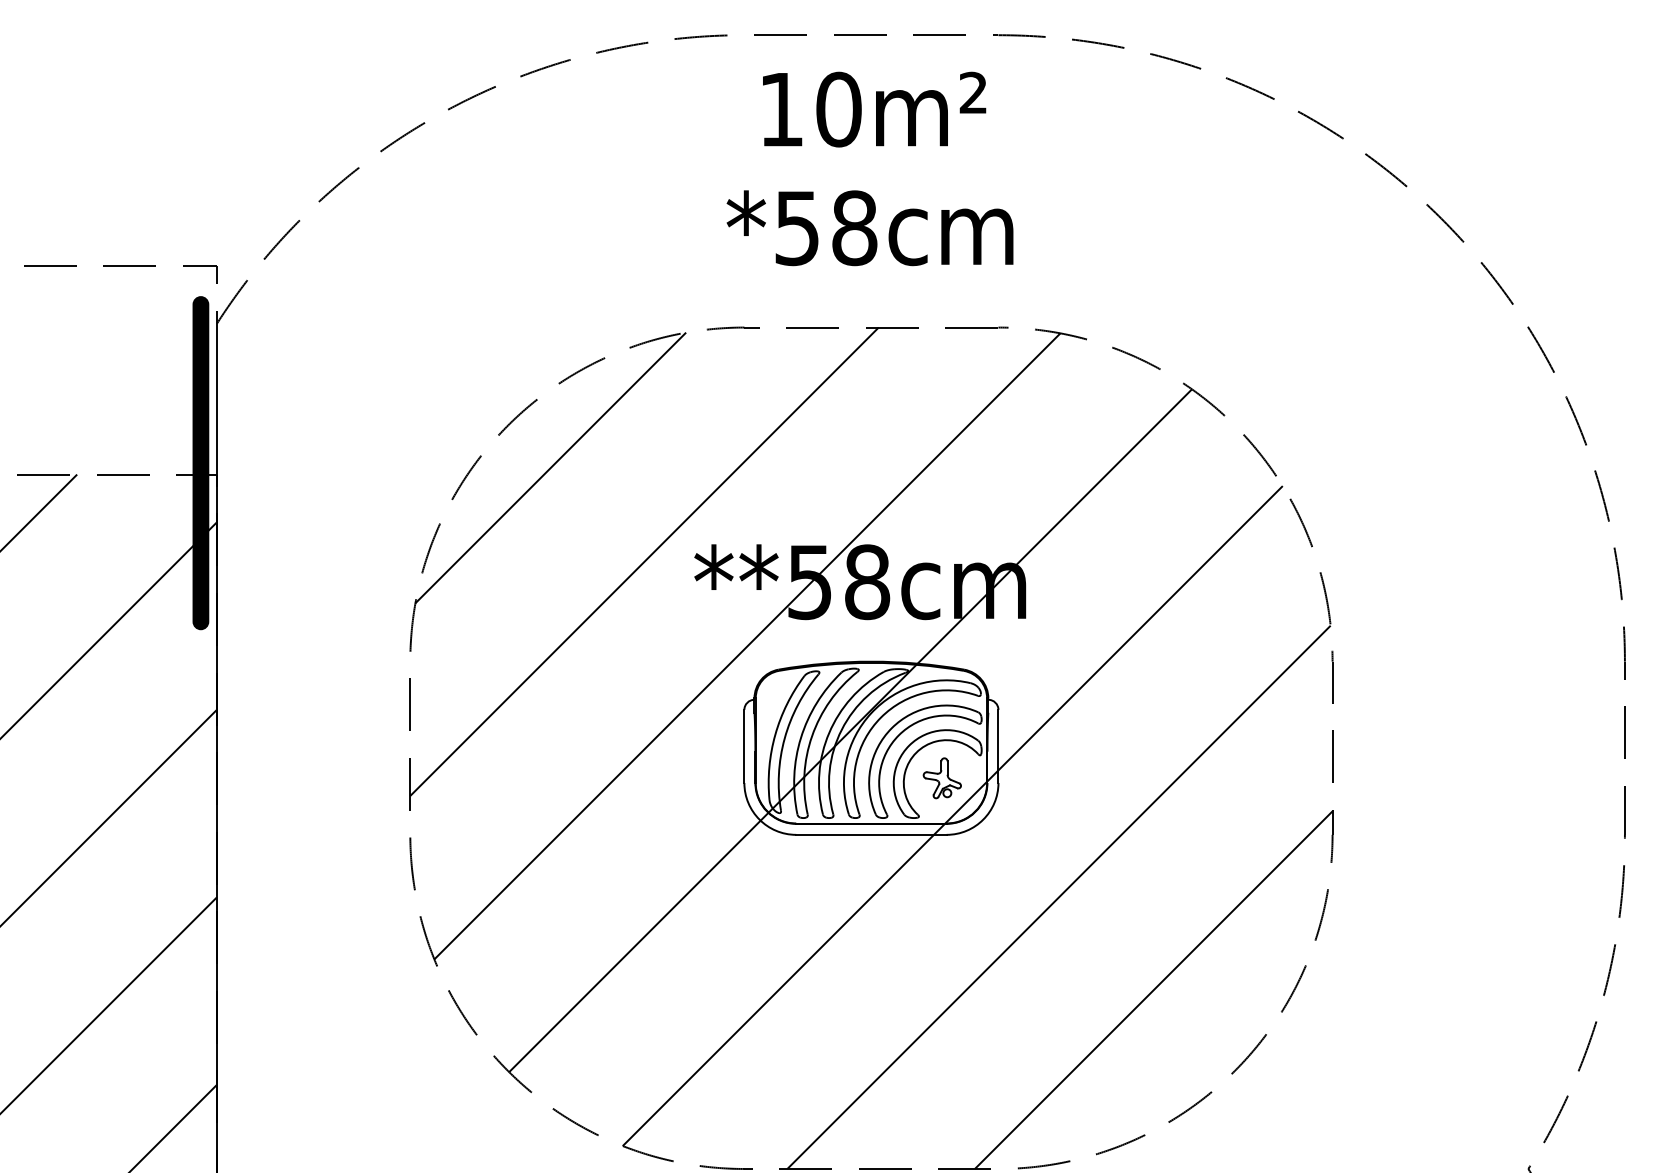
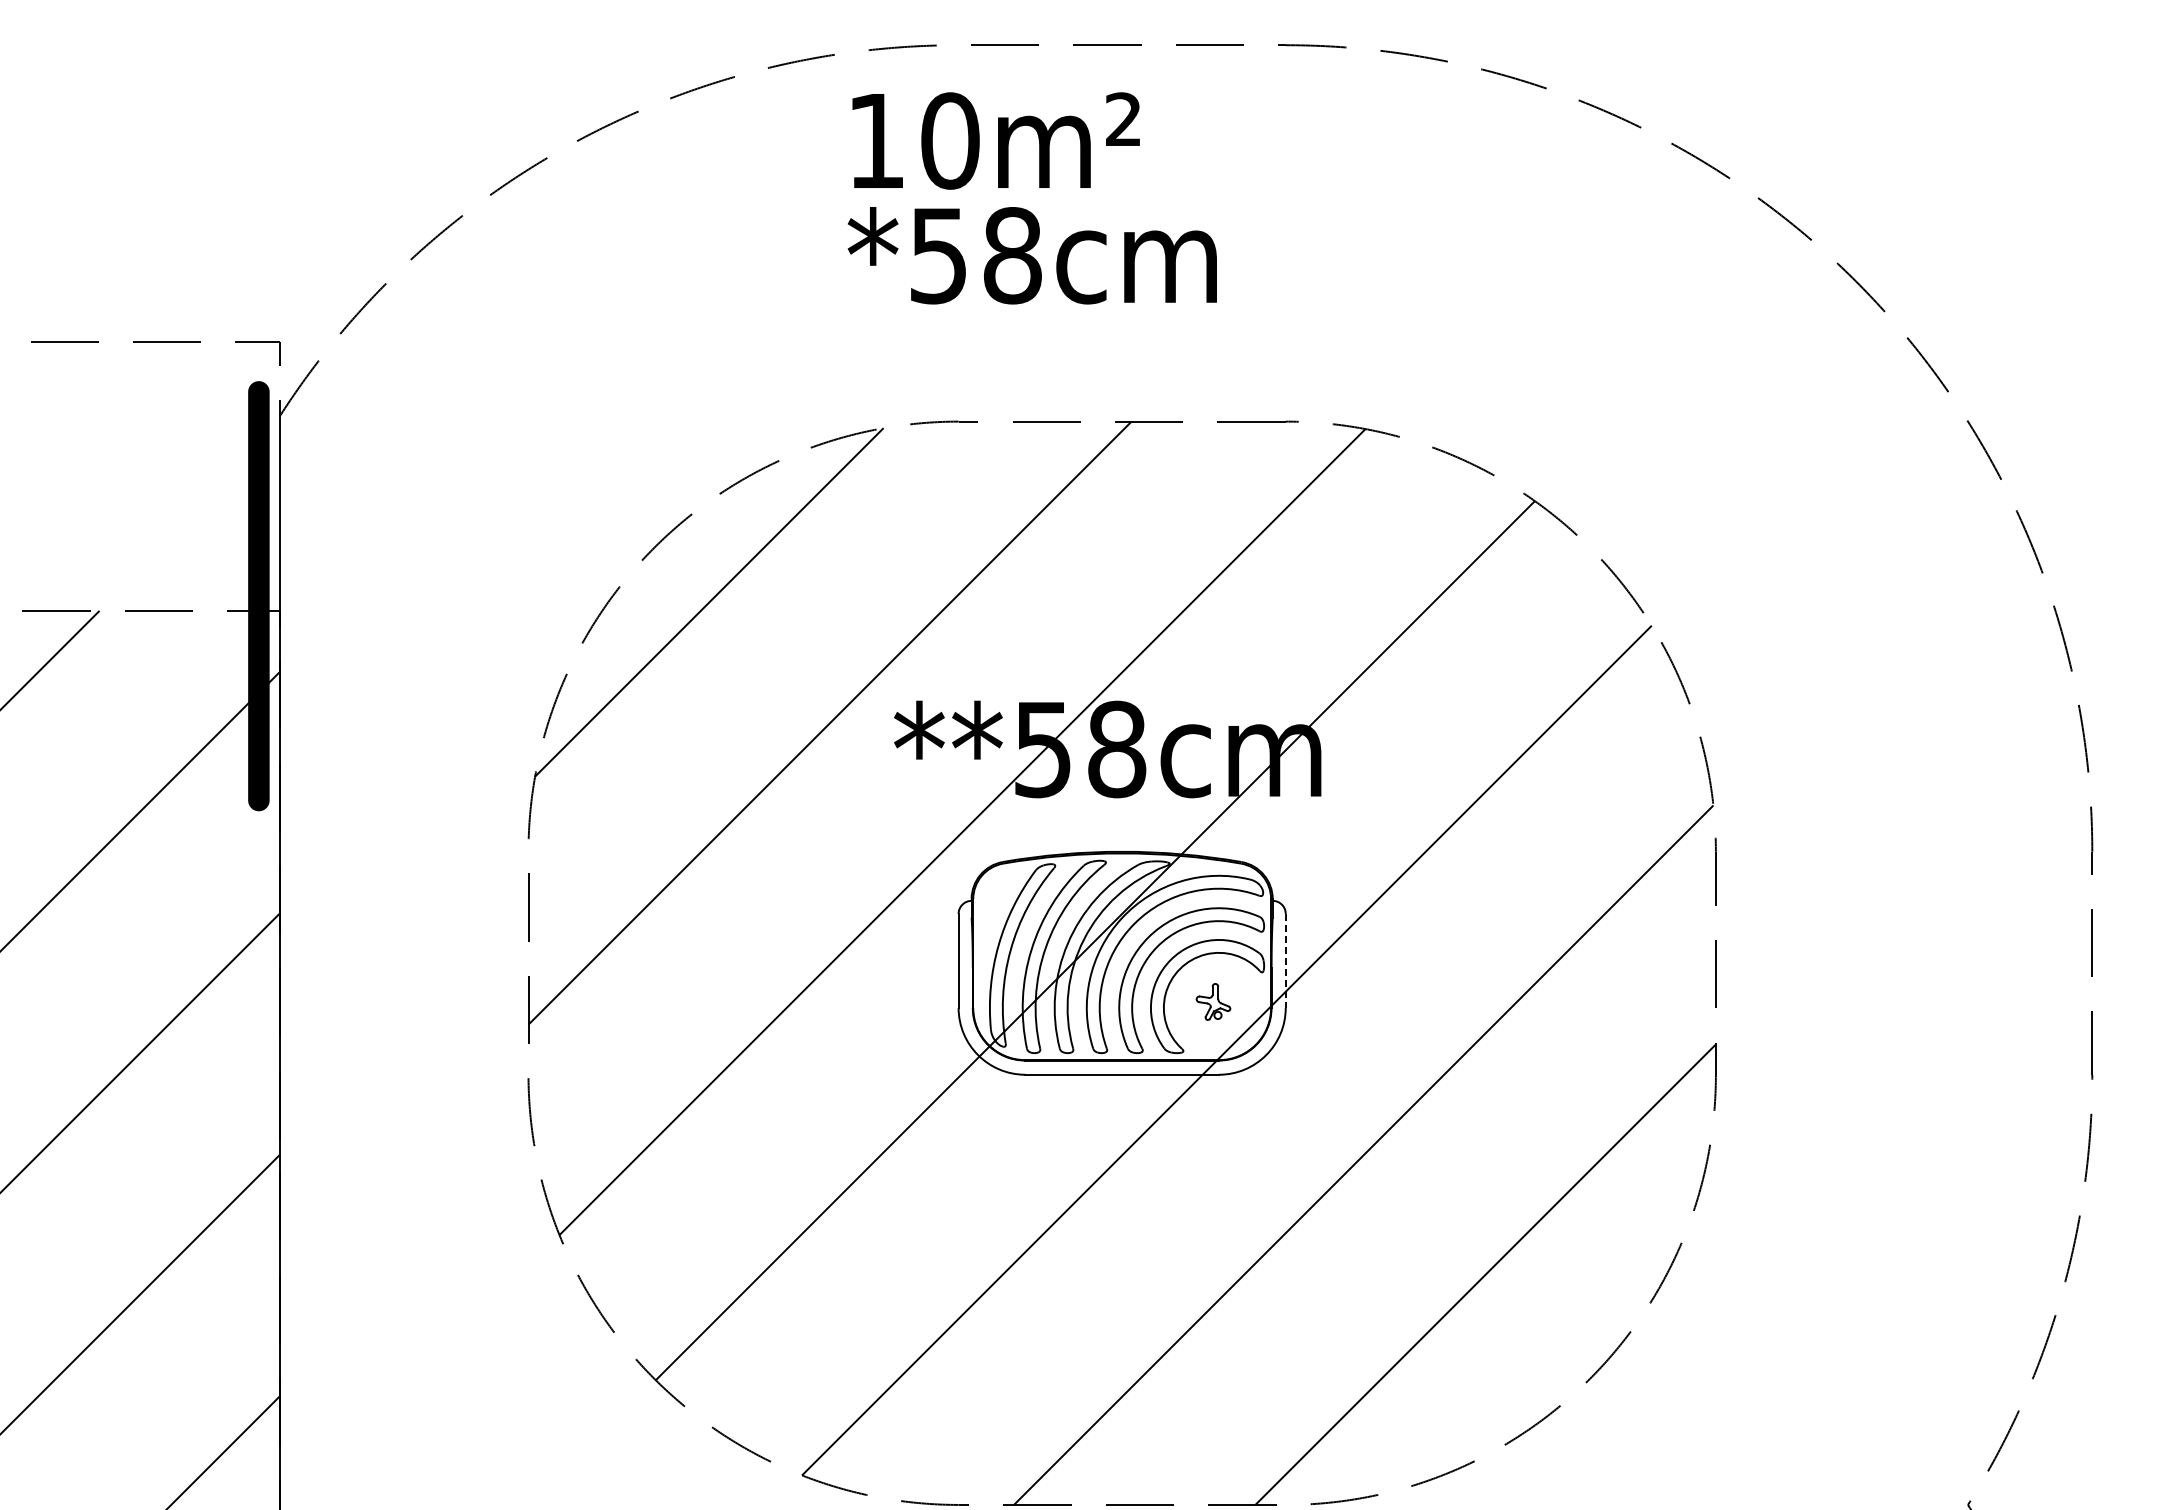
text: (874, 109) -> (995, 140), moved
text: (869, 228) -> (1031, 255), moved
line: (998, 746) -> (1285, 961), solid -> dashed
part: (942, 777) -> (1213, 1001), size x0.7

